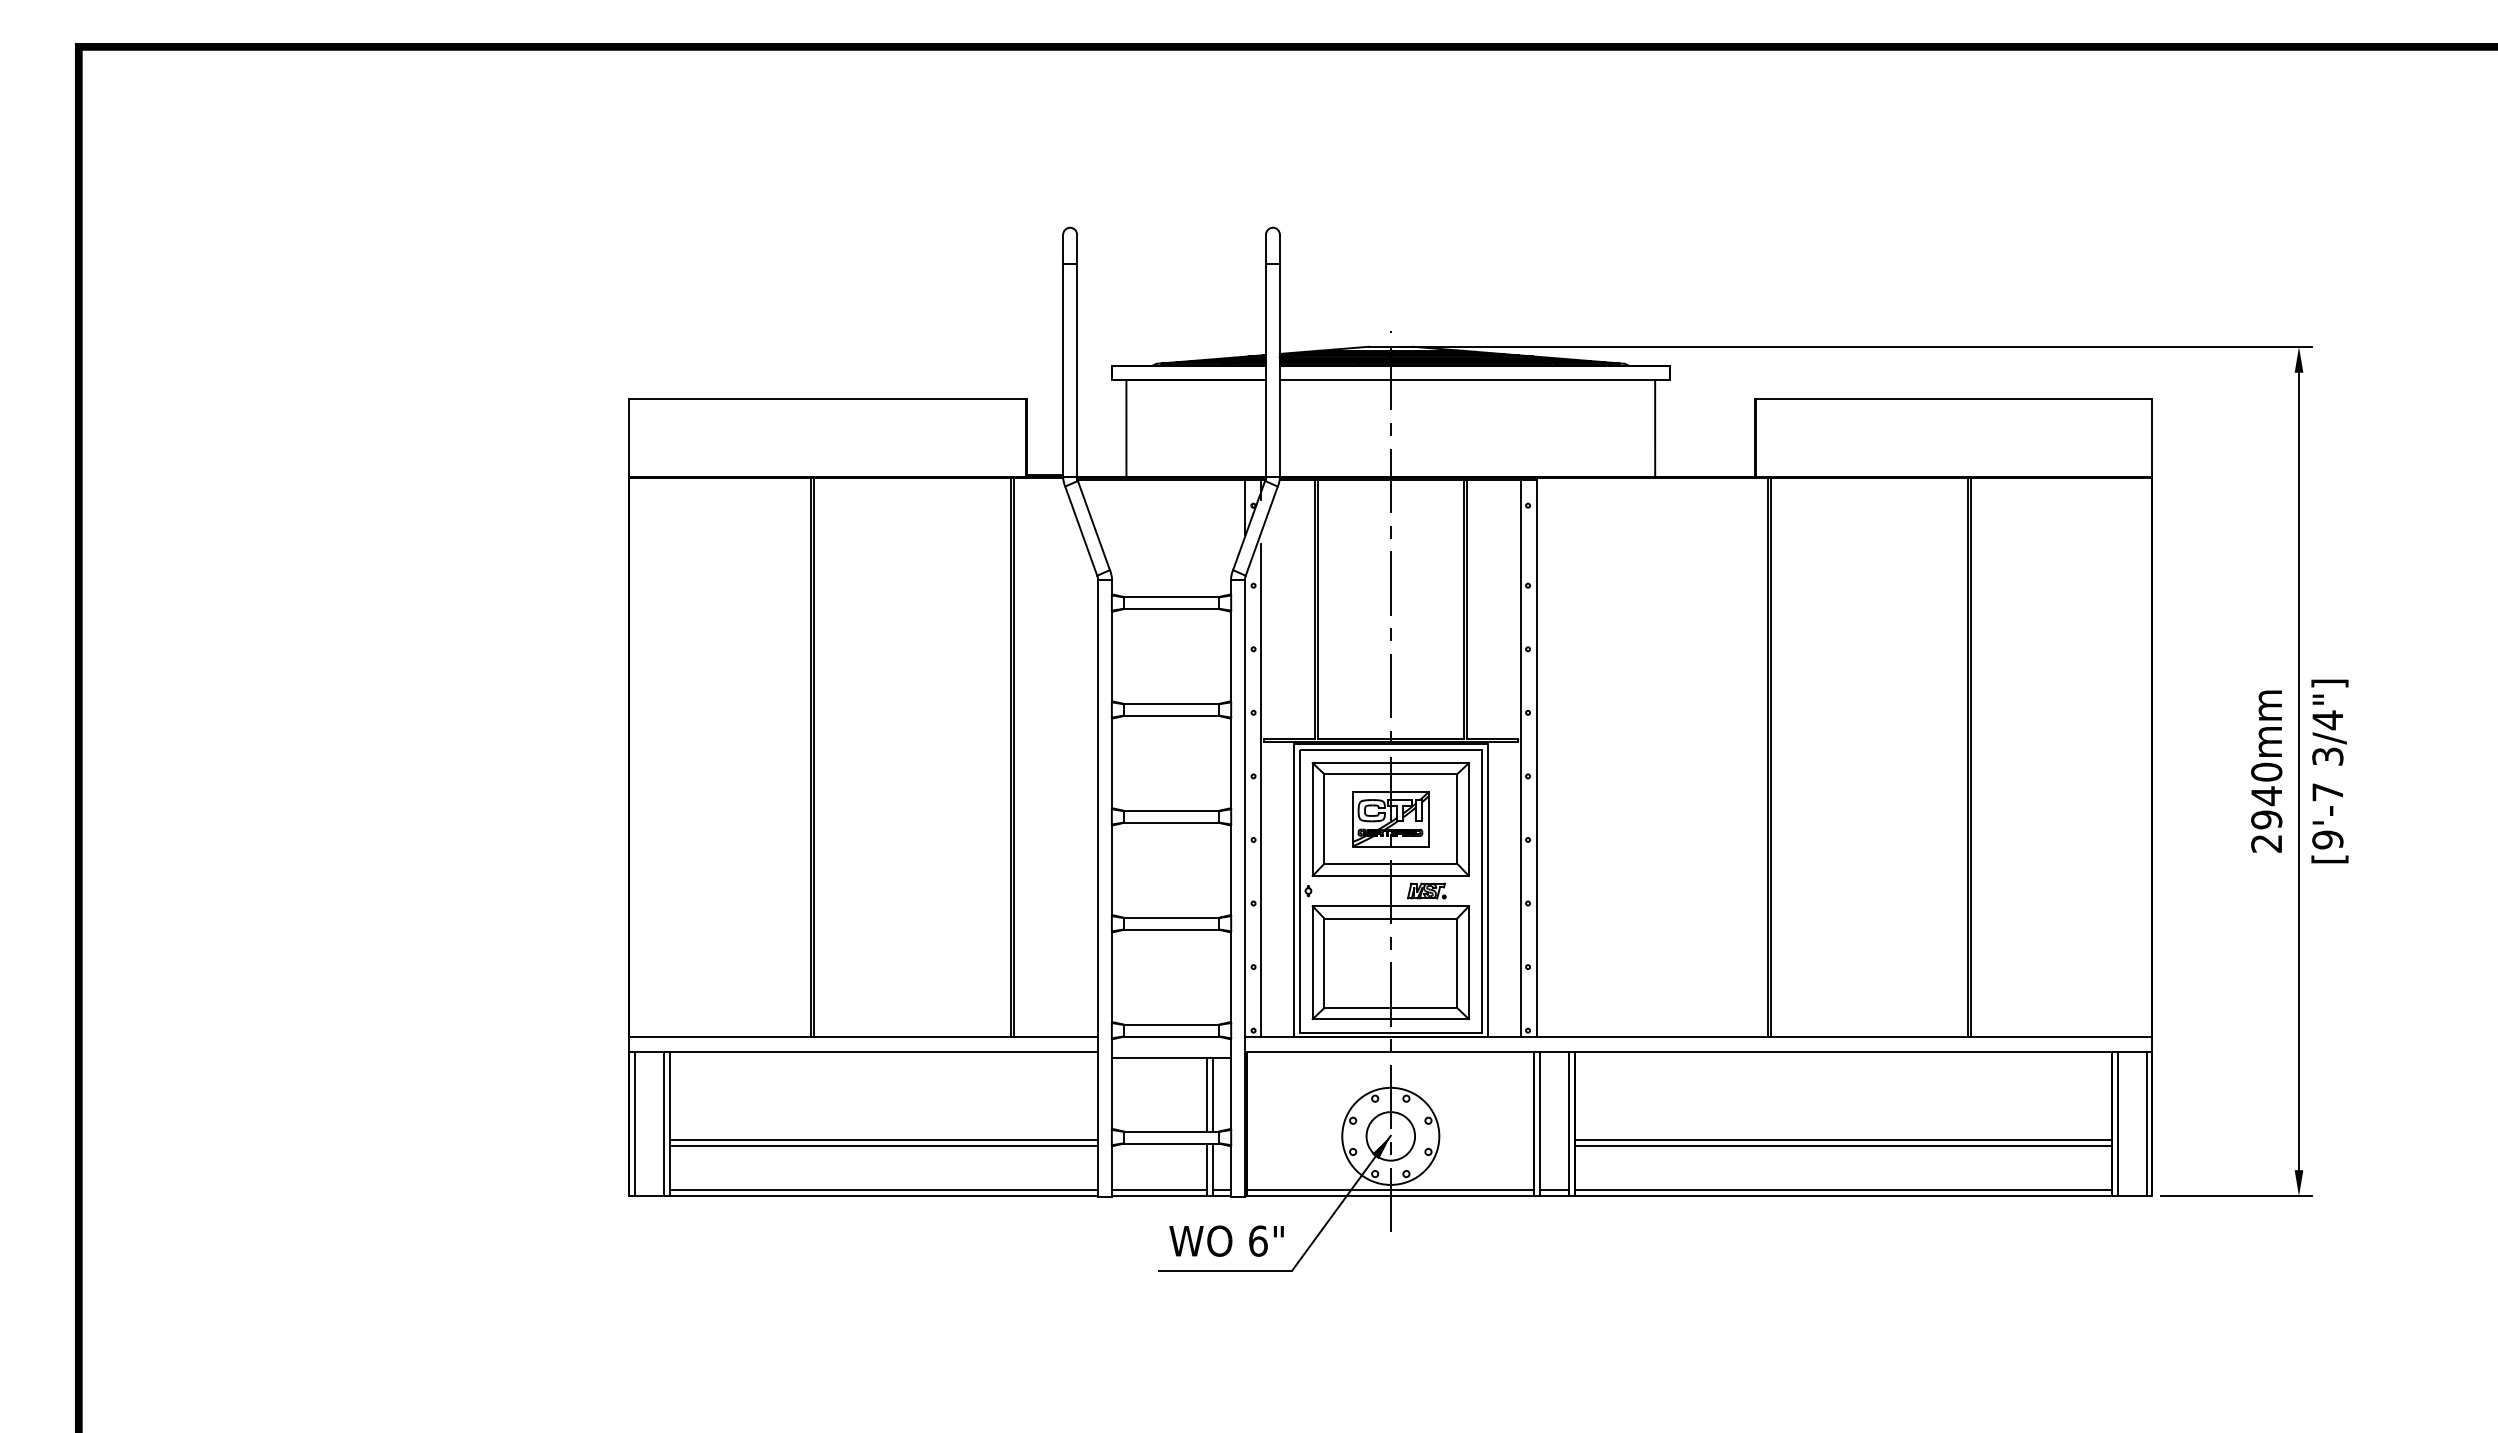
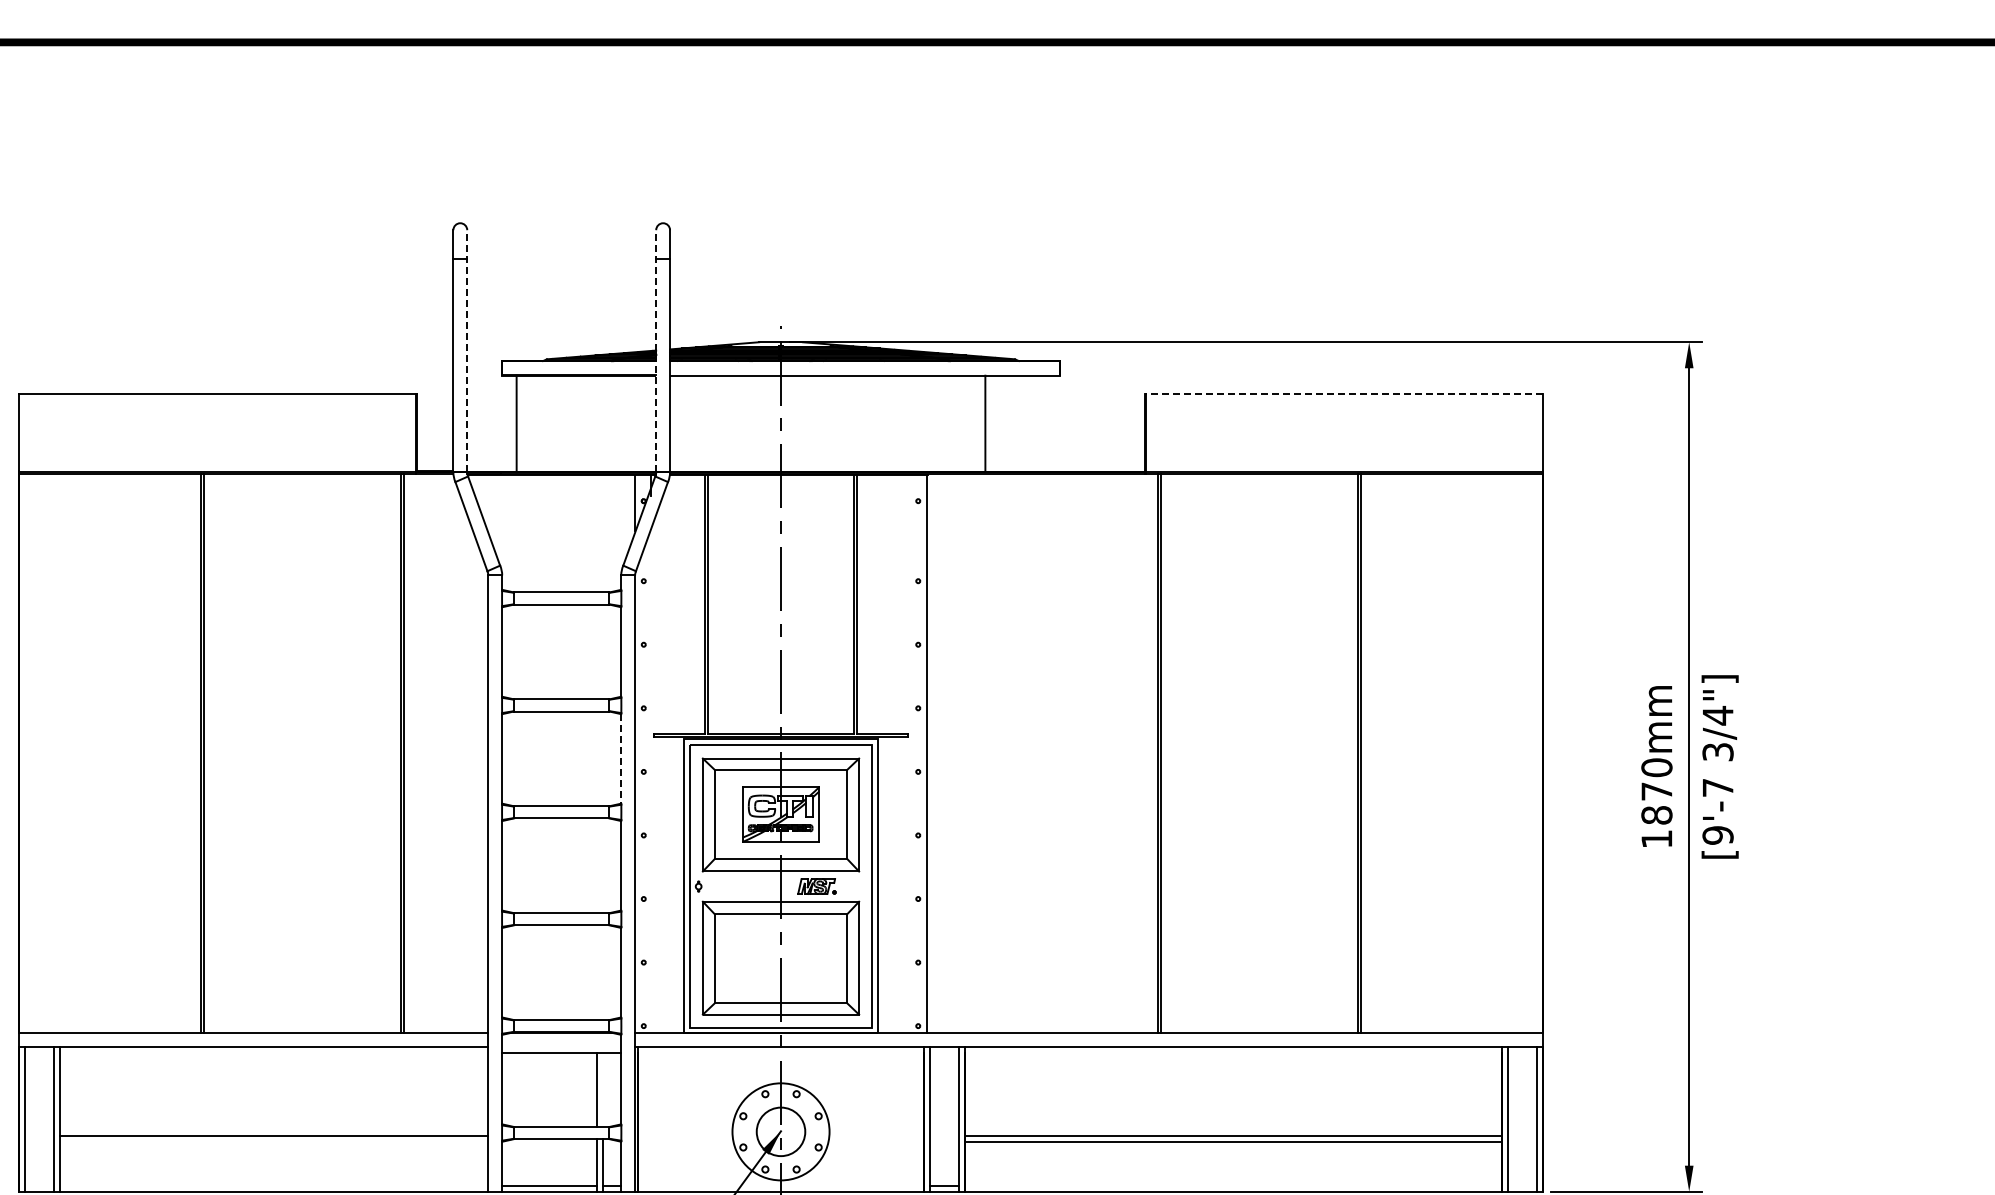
line: (1077, 355) -> (467, 350), solid -> dashed
line: (1266, 355) -> (656, 350), solid -> dashed
line: (1953, 398) -> (1343, 393), solid -> dashed
line: (1655, 428) -> (985, 423), moved
line: (1520, 758) -> (910, 753), removed
line: (1231, 763) -> (621, 758), solid -> dashed
line: (1260, 790) -> (650, 785), removed
text: (2266, 819) -> (1656, 814), 2940mm -> 1870mm
line: (1212, 1094) -> (602, 1089), removed
line: (883, 1146) -> (273, 1141), removed
line: (883, 1190) -> (273, 1185), removed
line: (1390, 1190) -> (780, 1185), removed
line: (1842, 1190) -> (1232, 1185), removed

